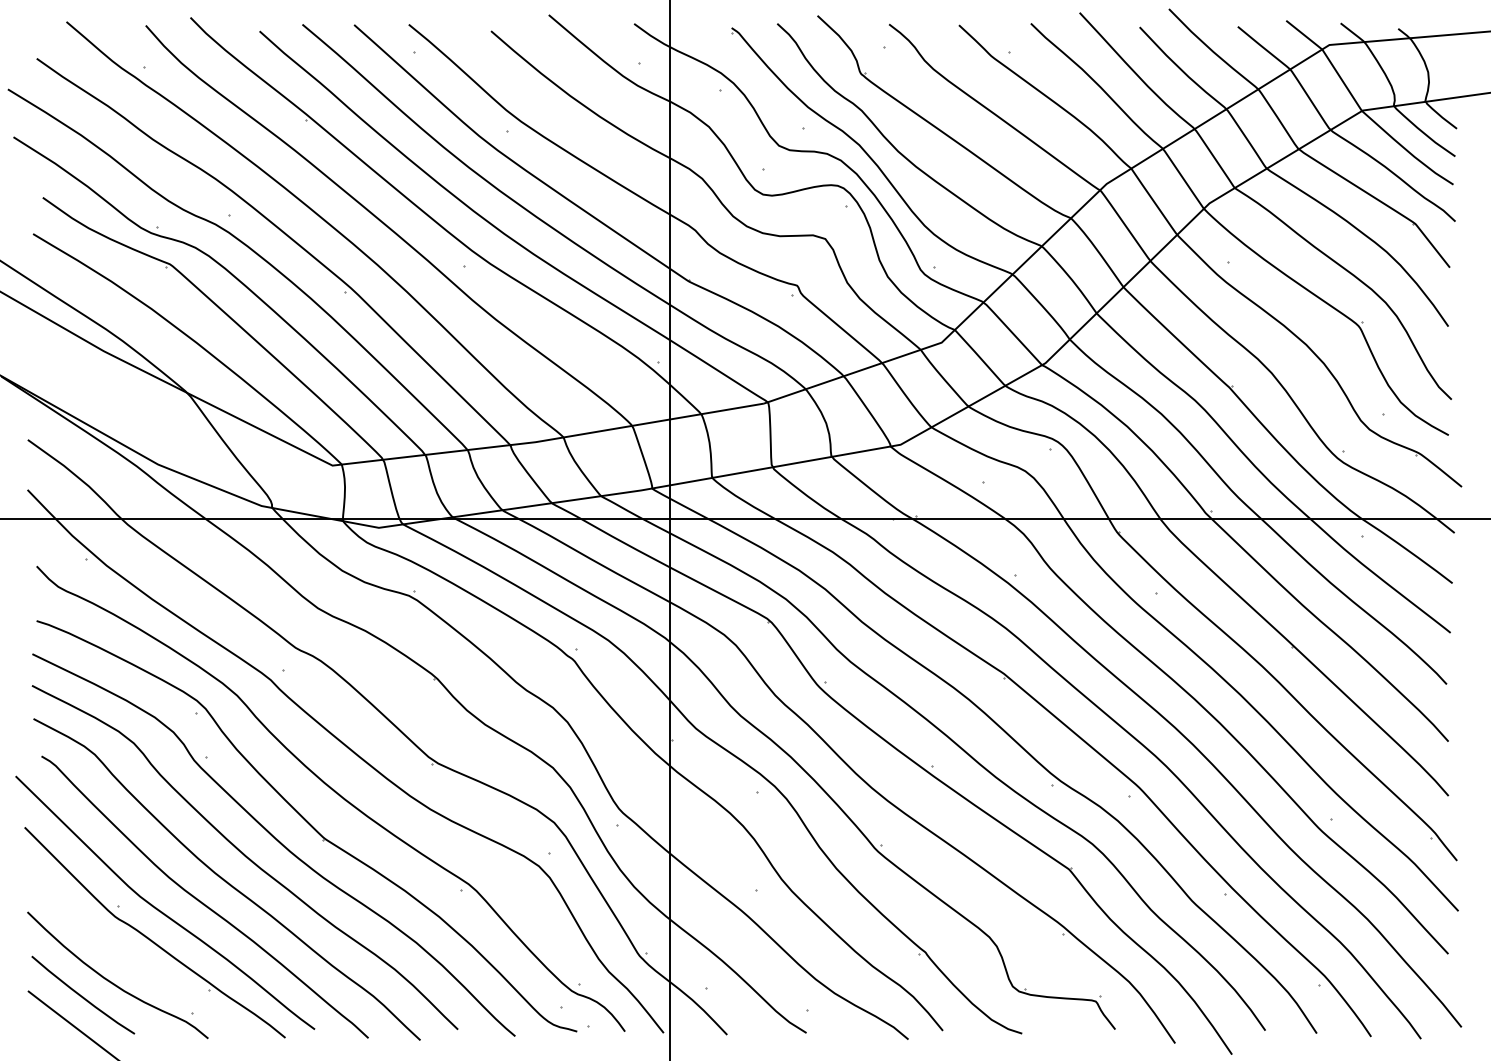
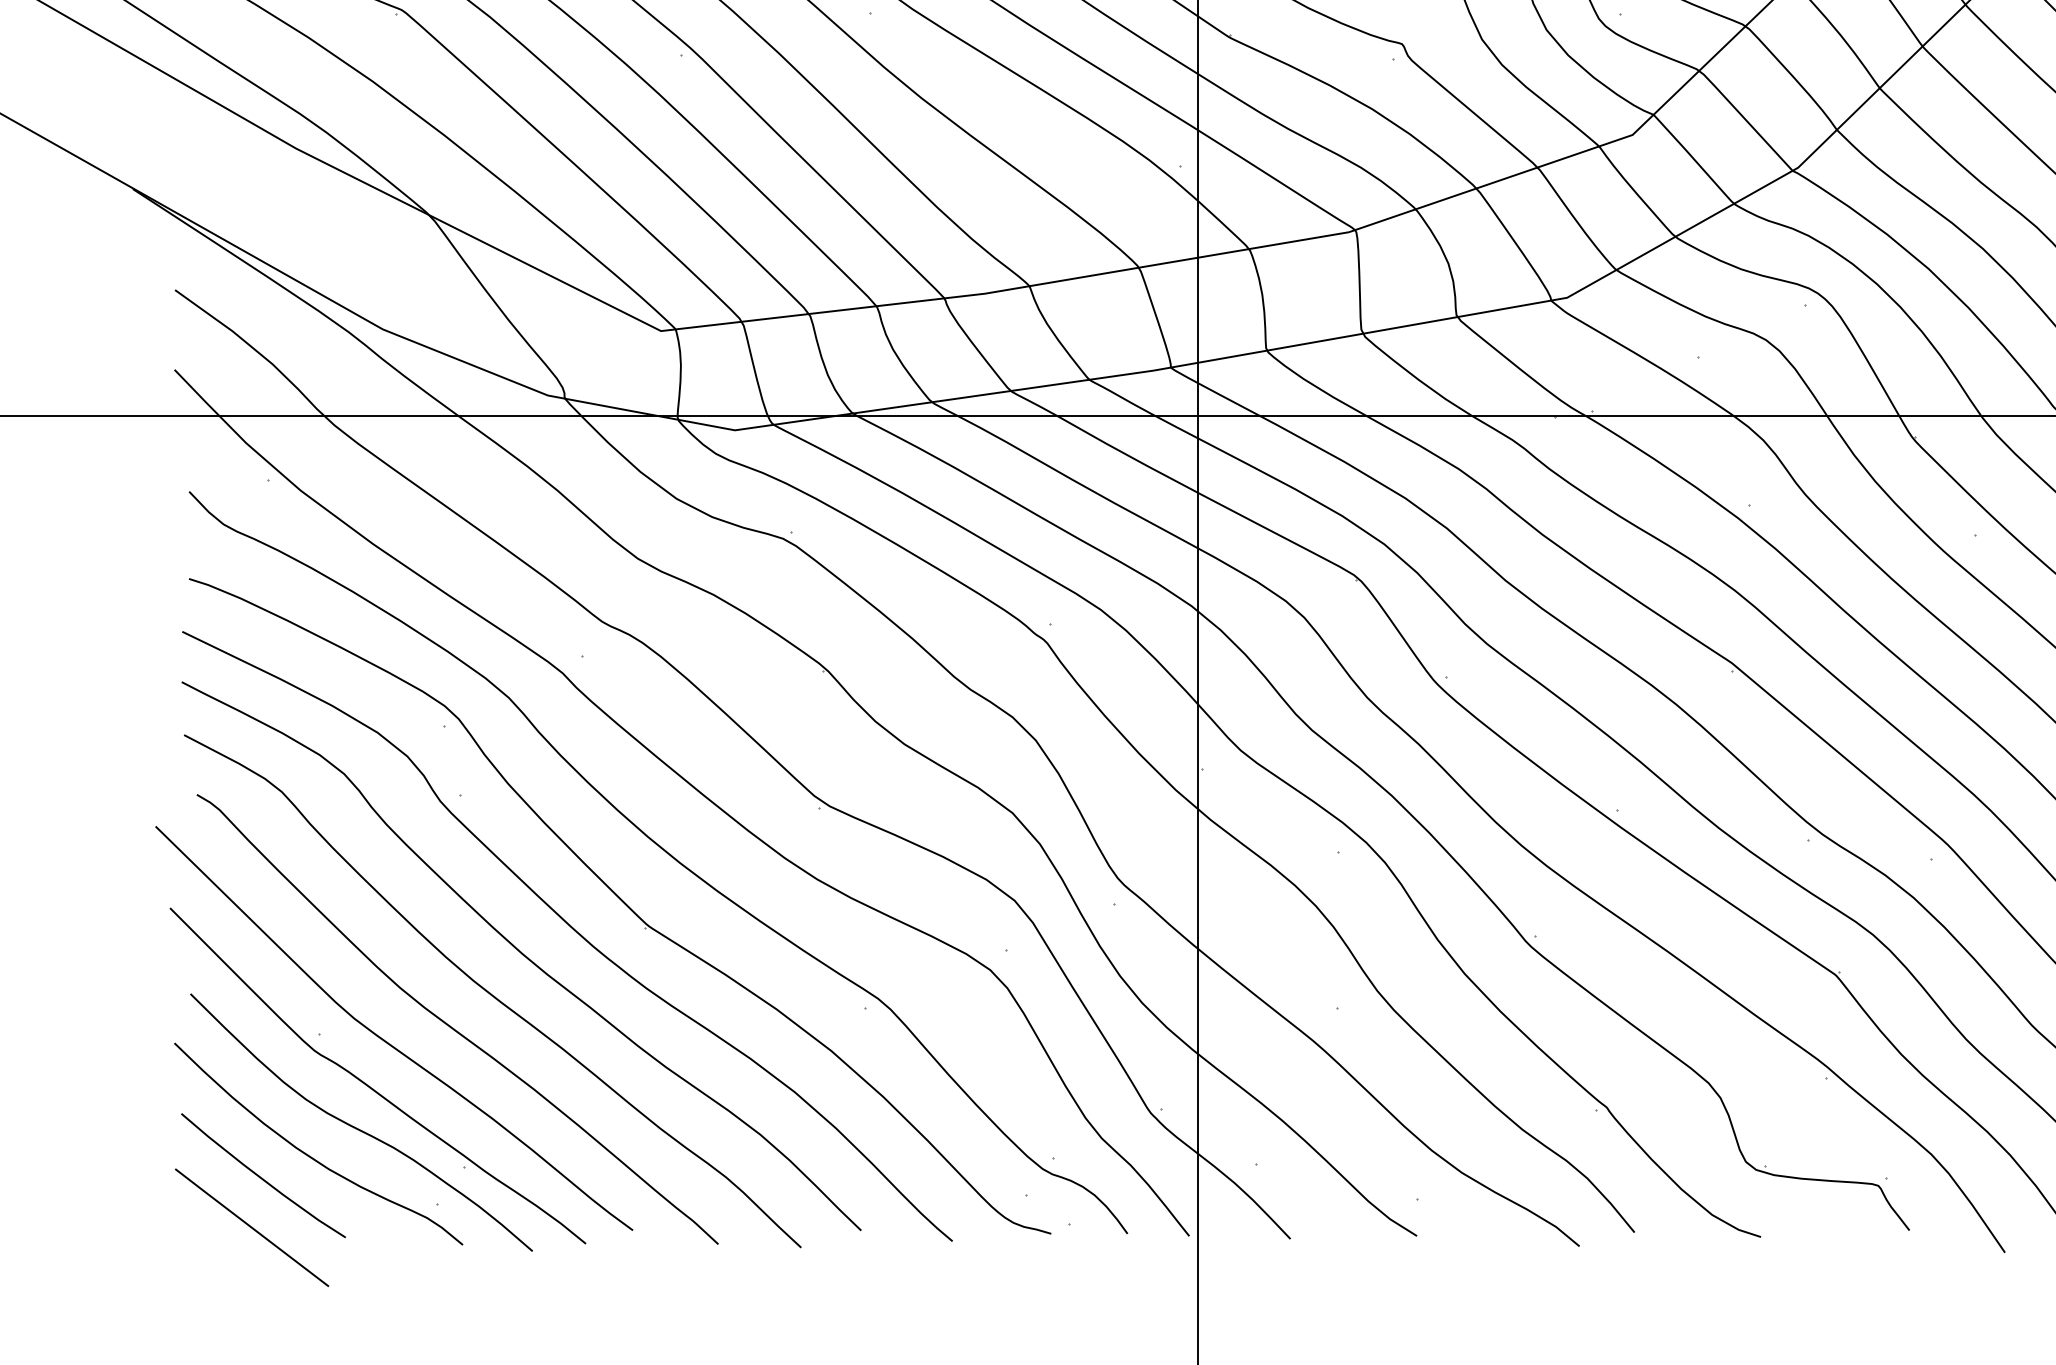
curve: (143, 965) -> (359, 1128), added

